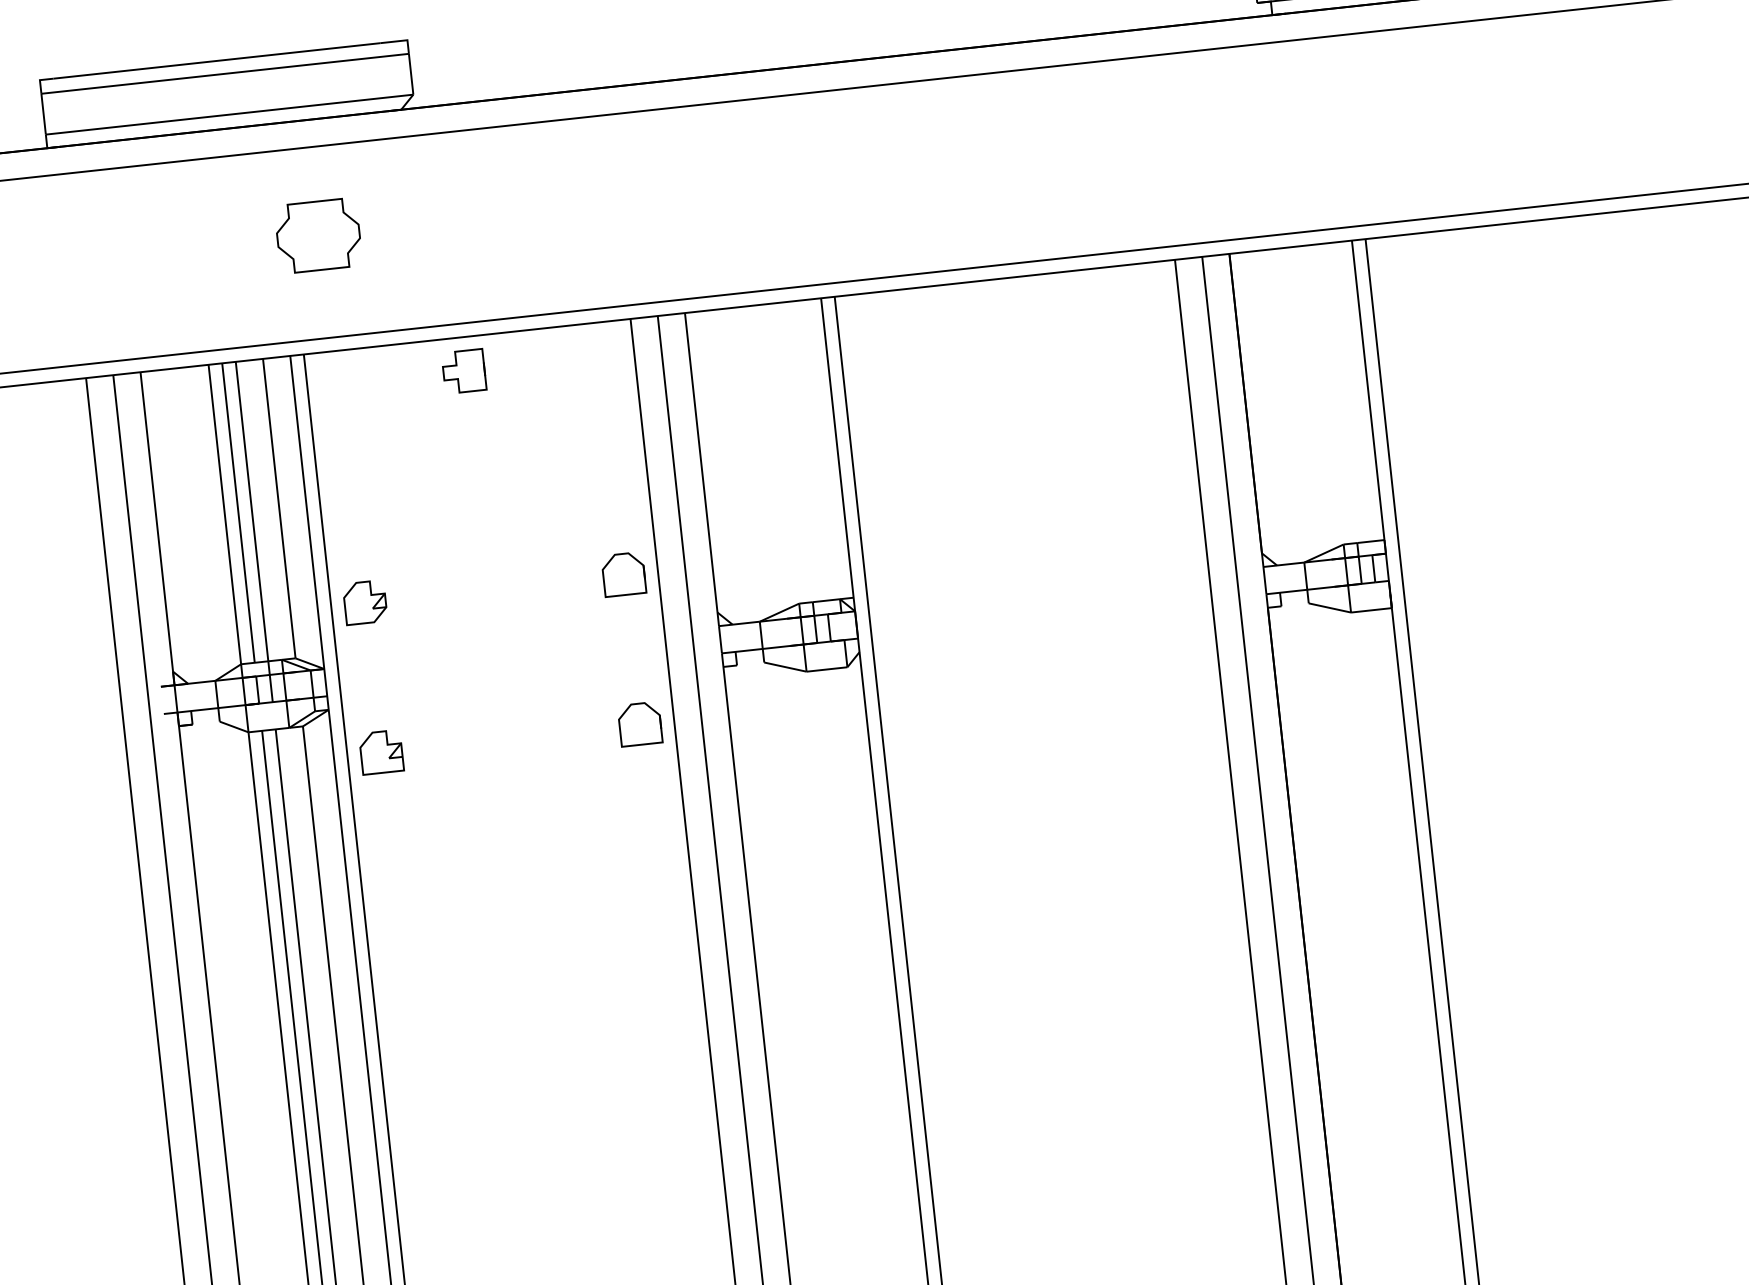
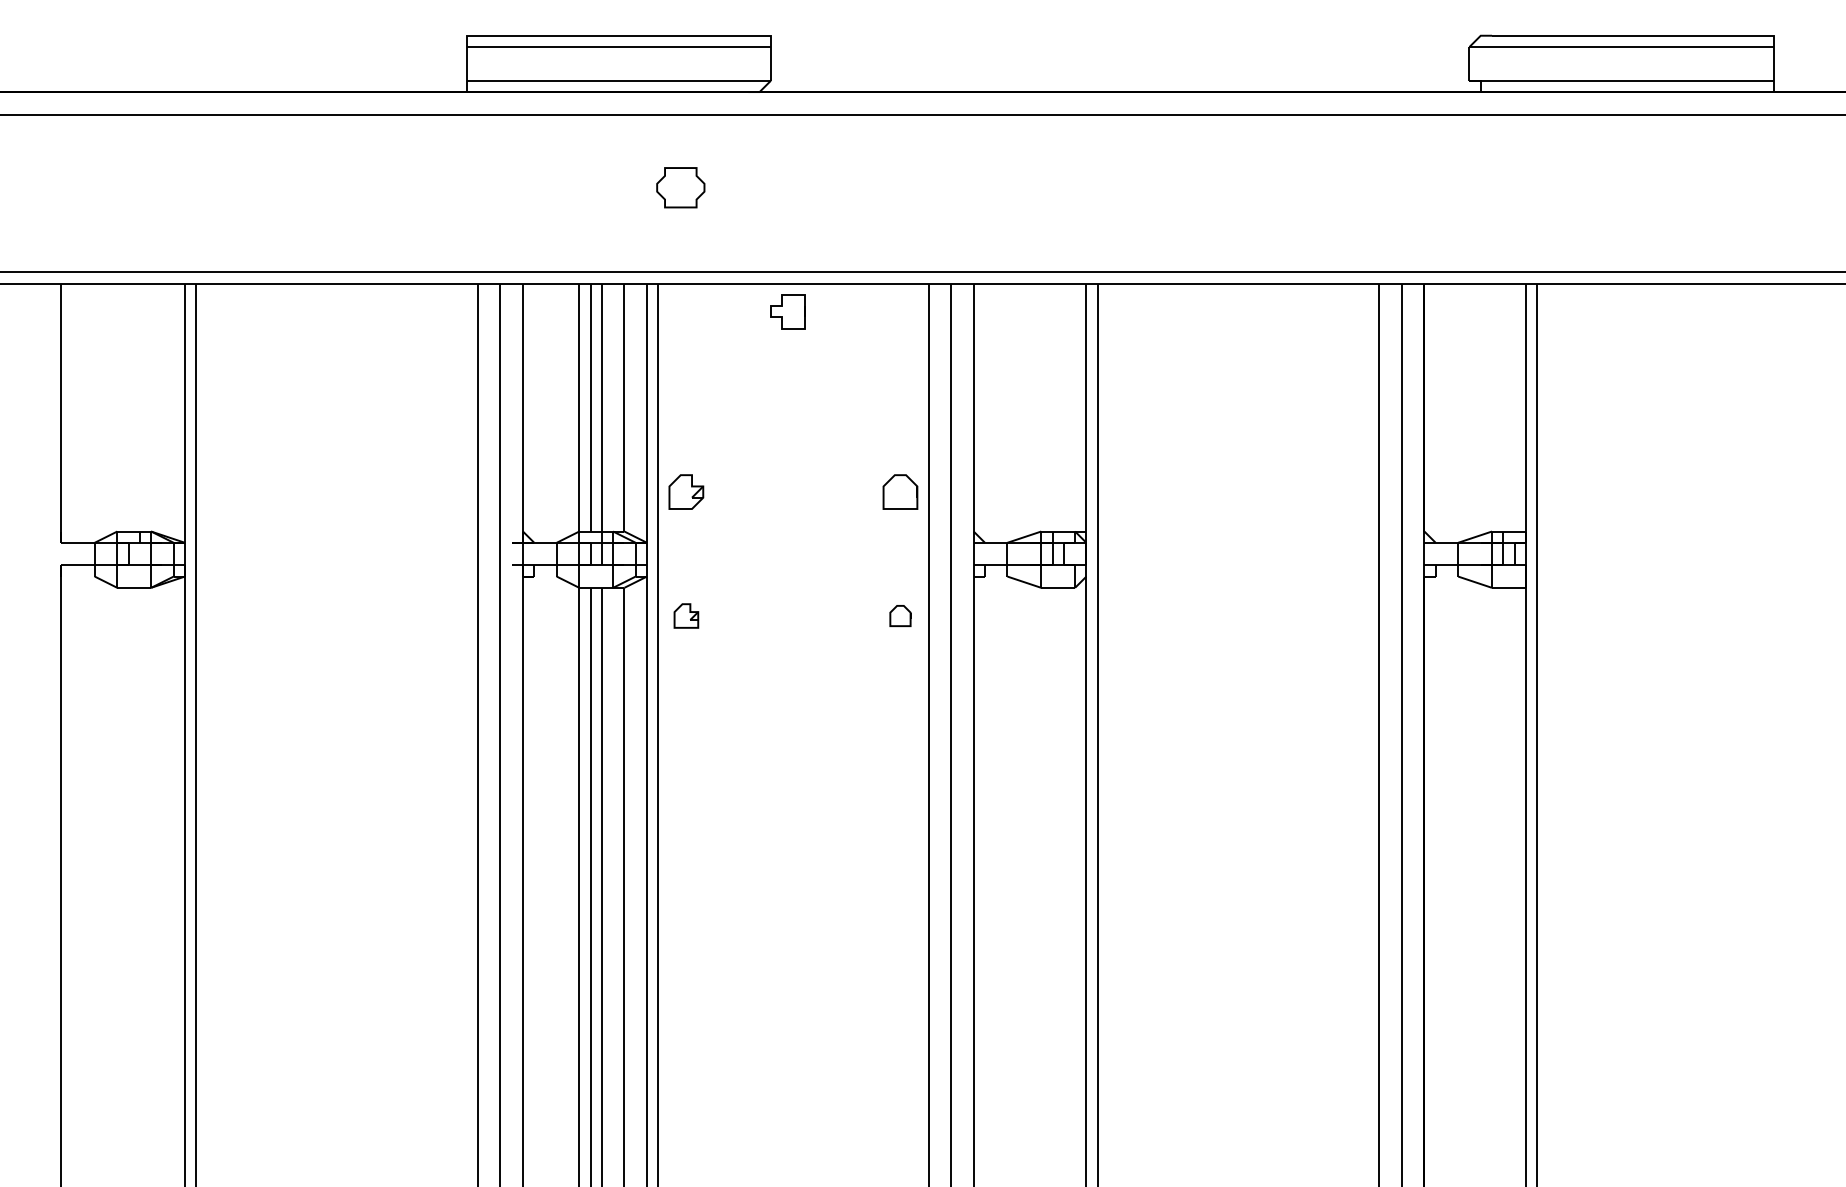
part: (318, 235) -> (680, 187), size x0.7
part: (640, 723) -> (900, 615), size x0.6
part: (381, 751) -> (686, 615), size x0.7

